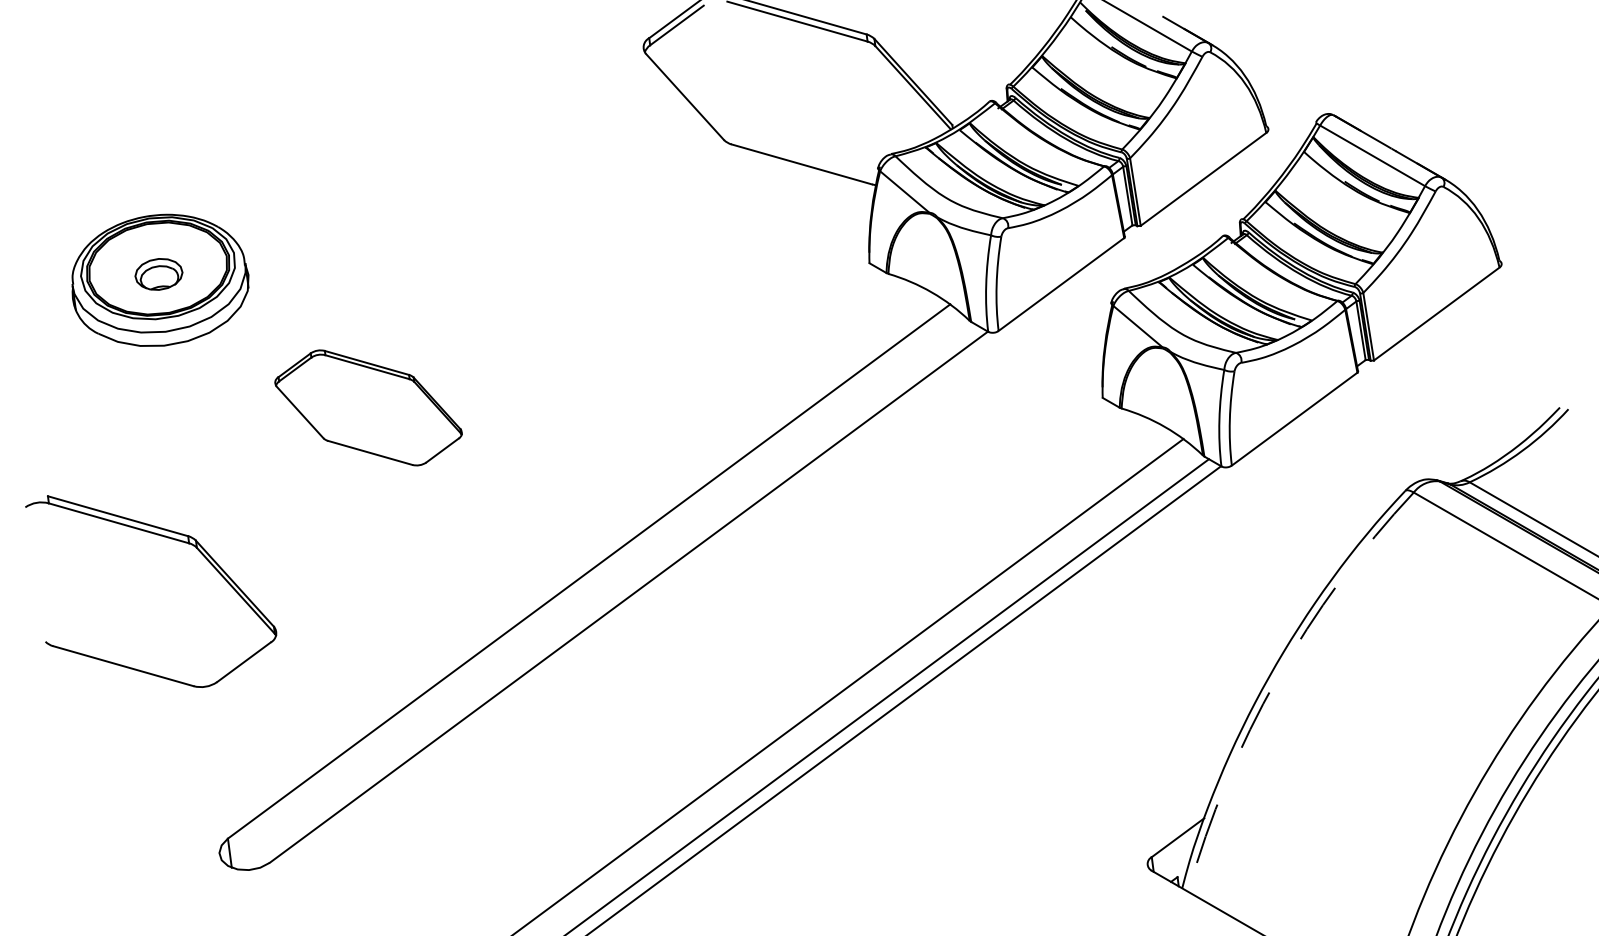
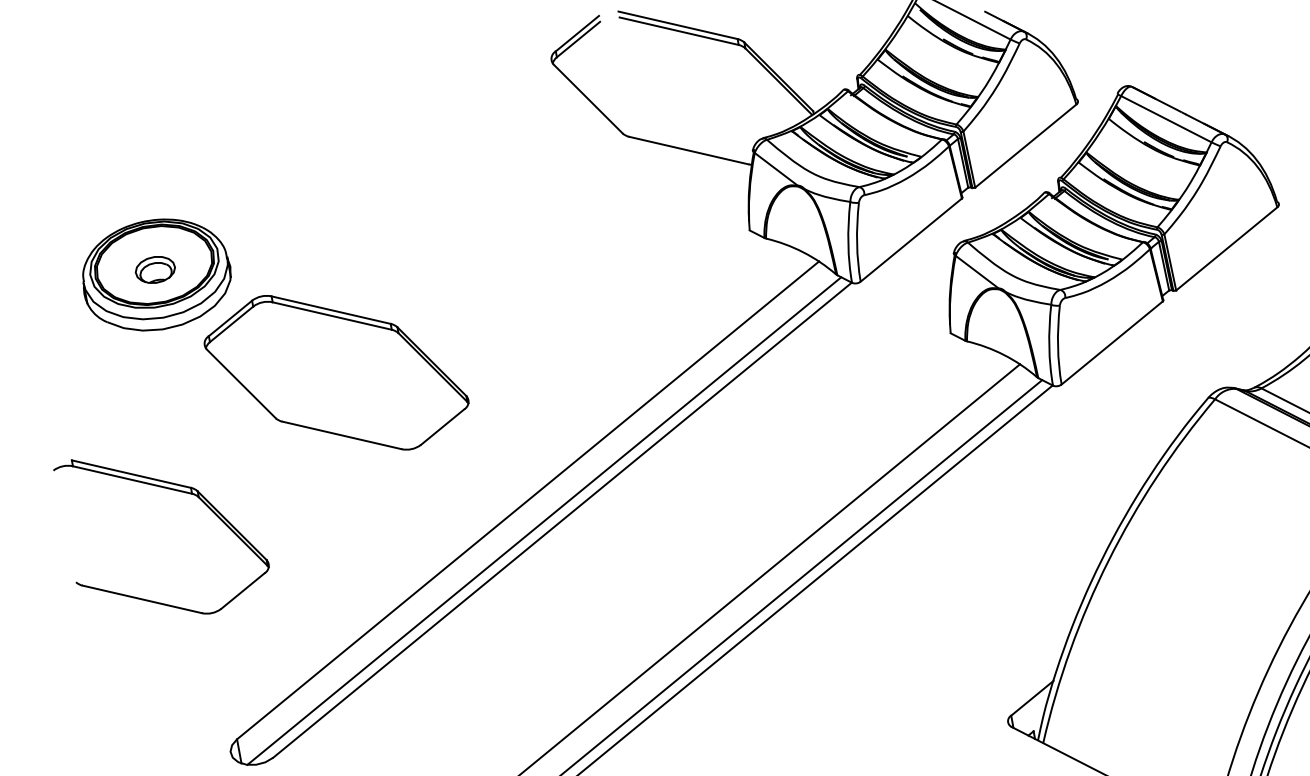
part: (368, 407) -> (336, 372), size x1.67
line: (606, 596) -> (543, 520), added
arc: (1277, 678) -> (1108, 560), dashed -> solid

